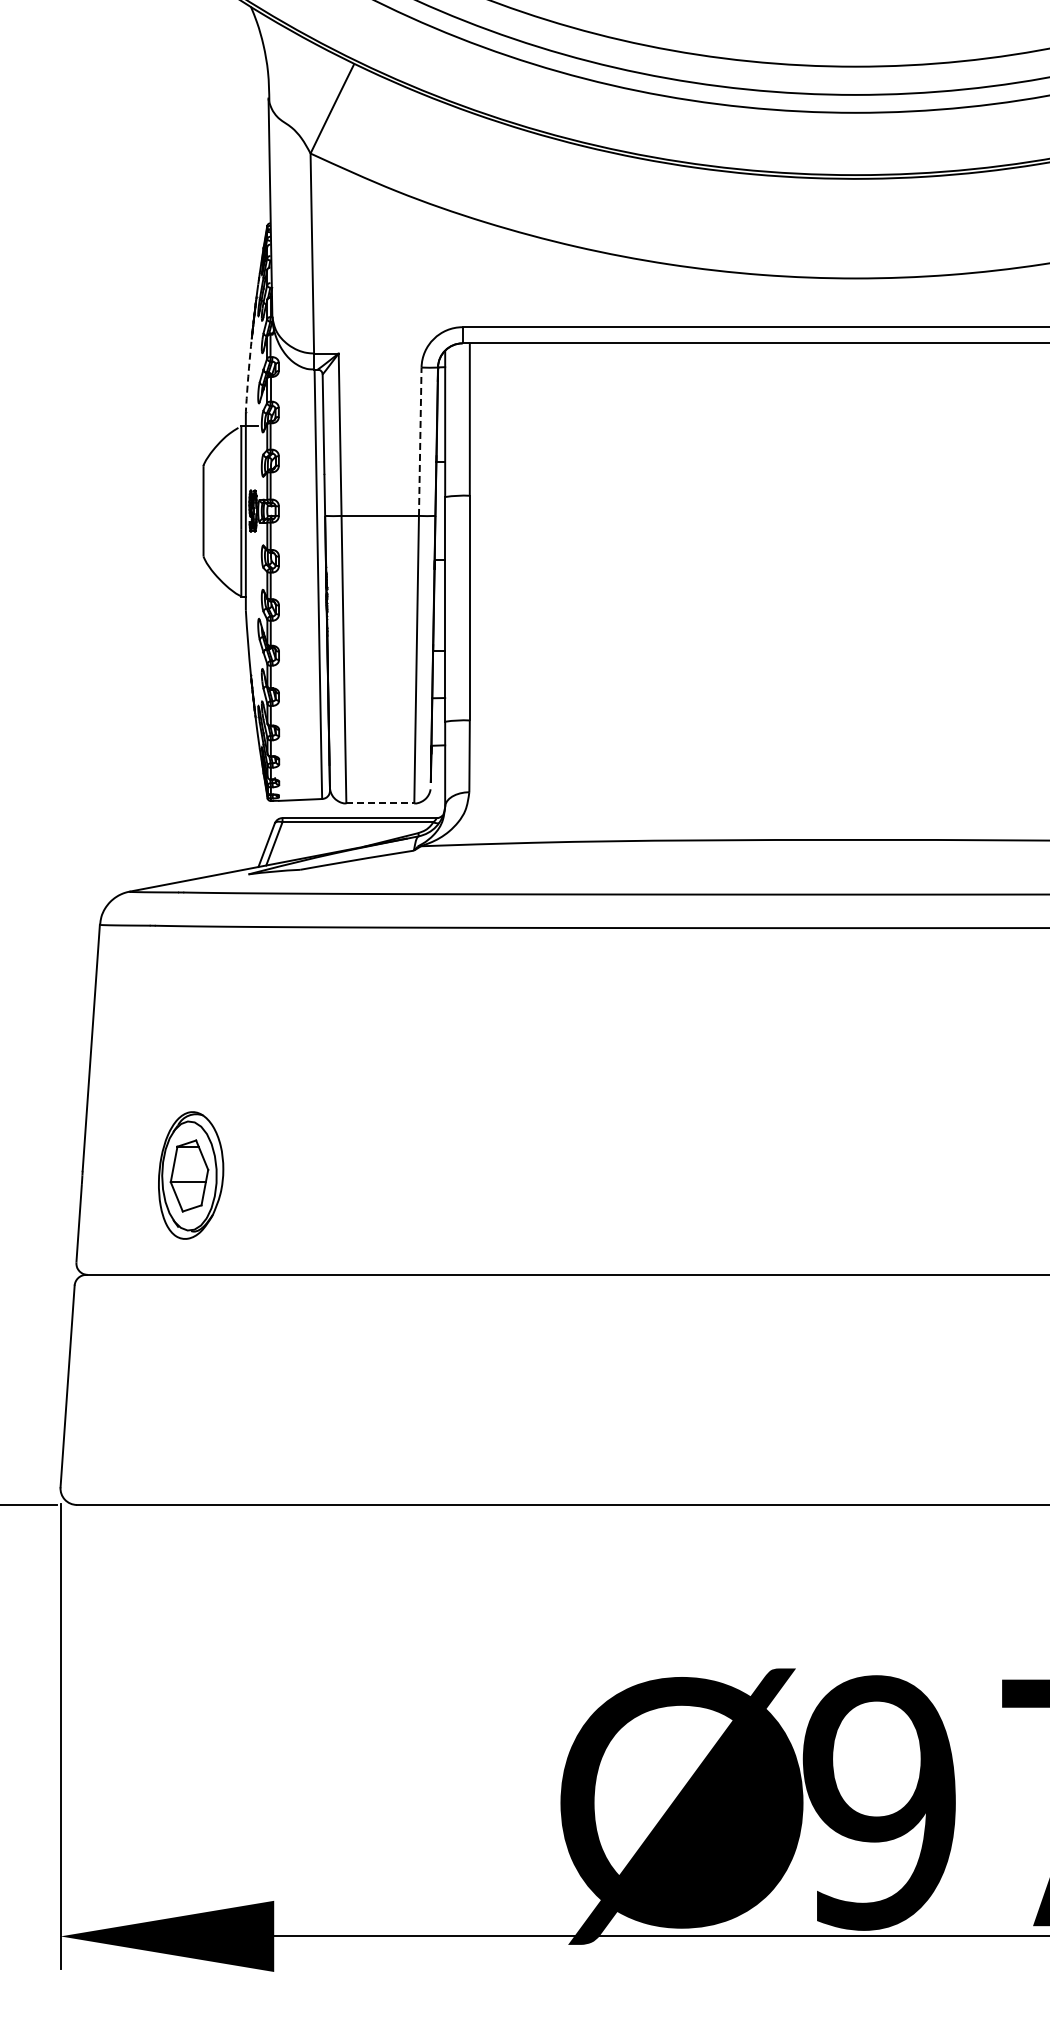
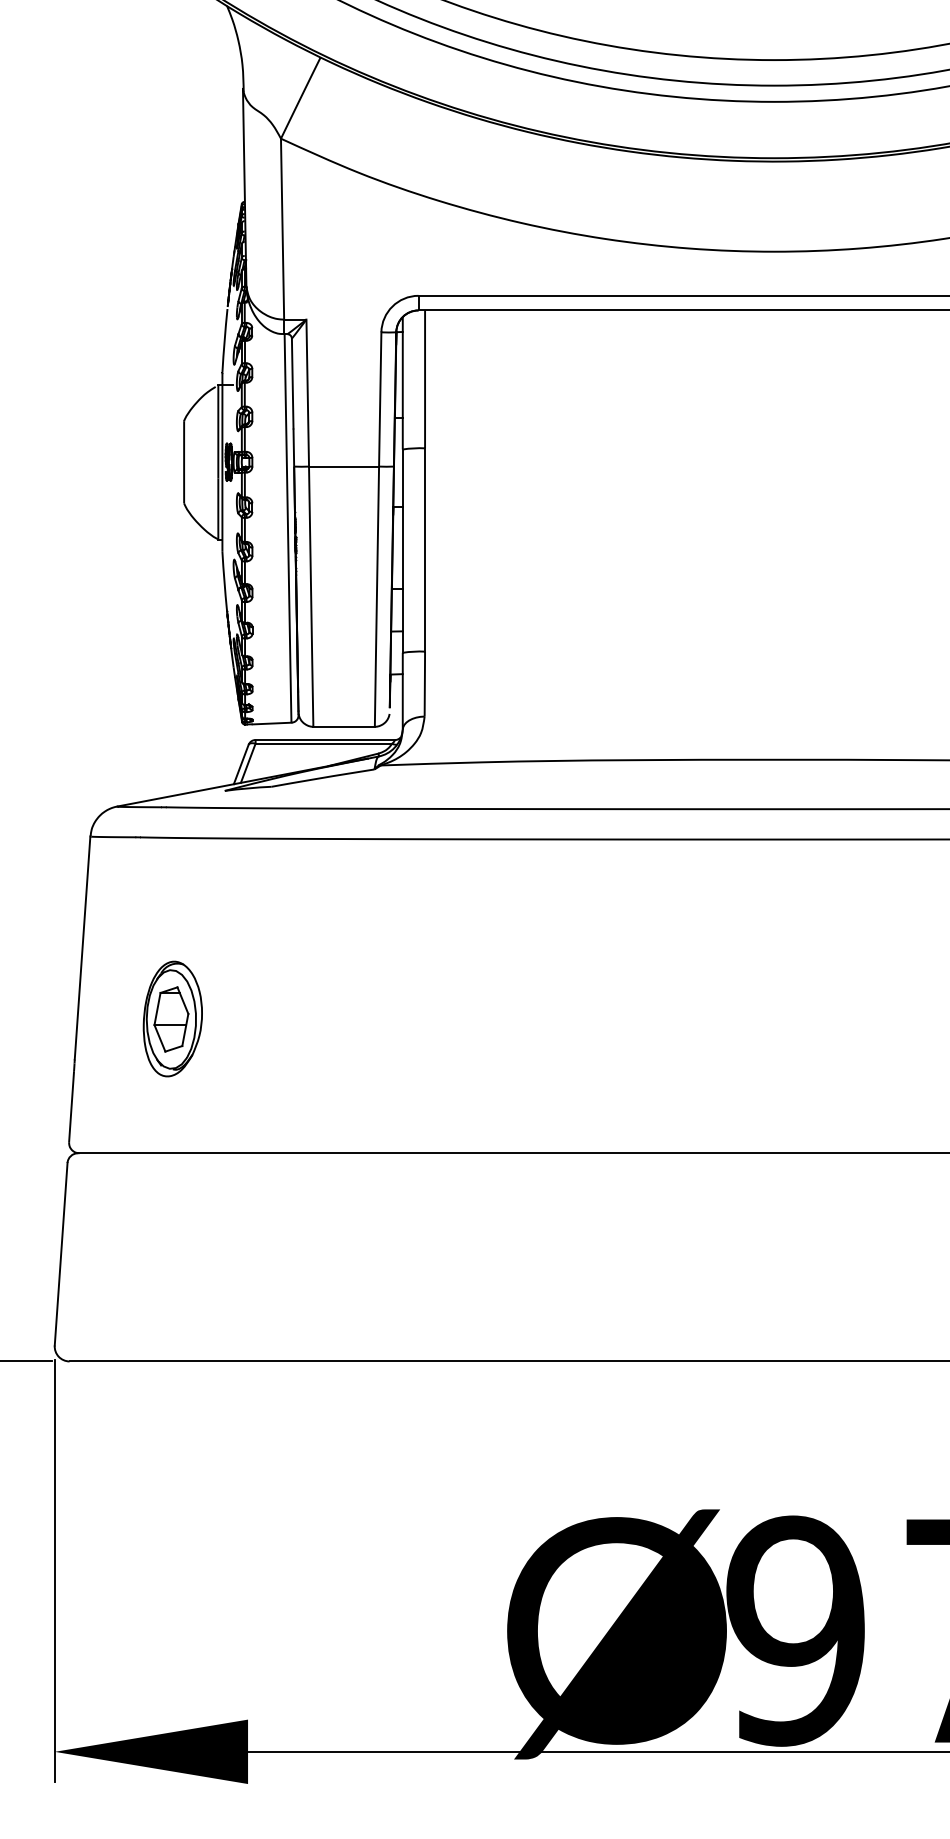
arc: (248, 376) -> (224, 340), dashed -> solid
line: (420, 441) -> (380, 399), dashed -> solid
line: (380, 803) -> (344, 726), dashed -> solid
part: (191, 1175) -> (173, 1019), moved

